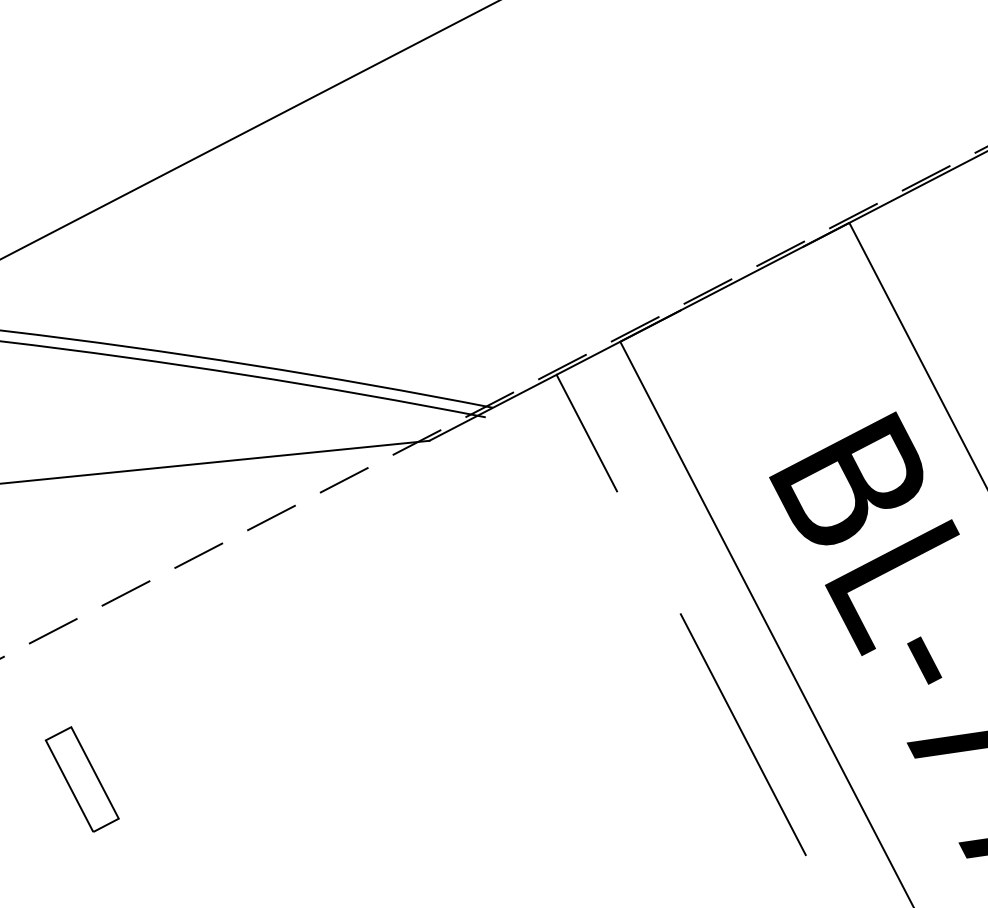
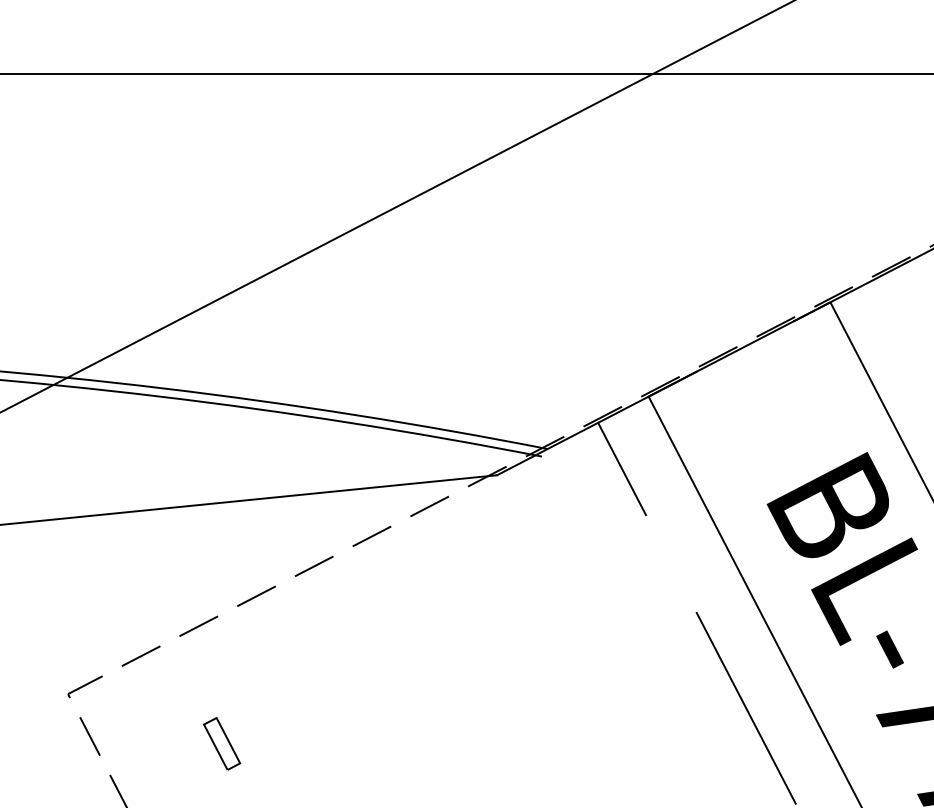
part: (83, 778) -> (222, 743), size x0.62

